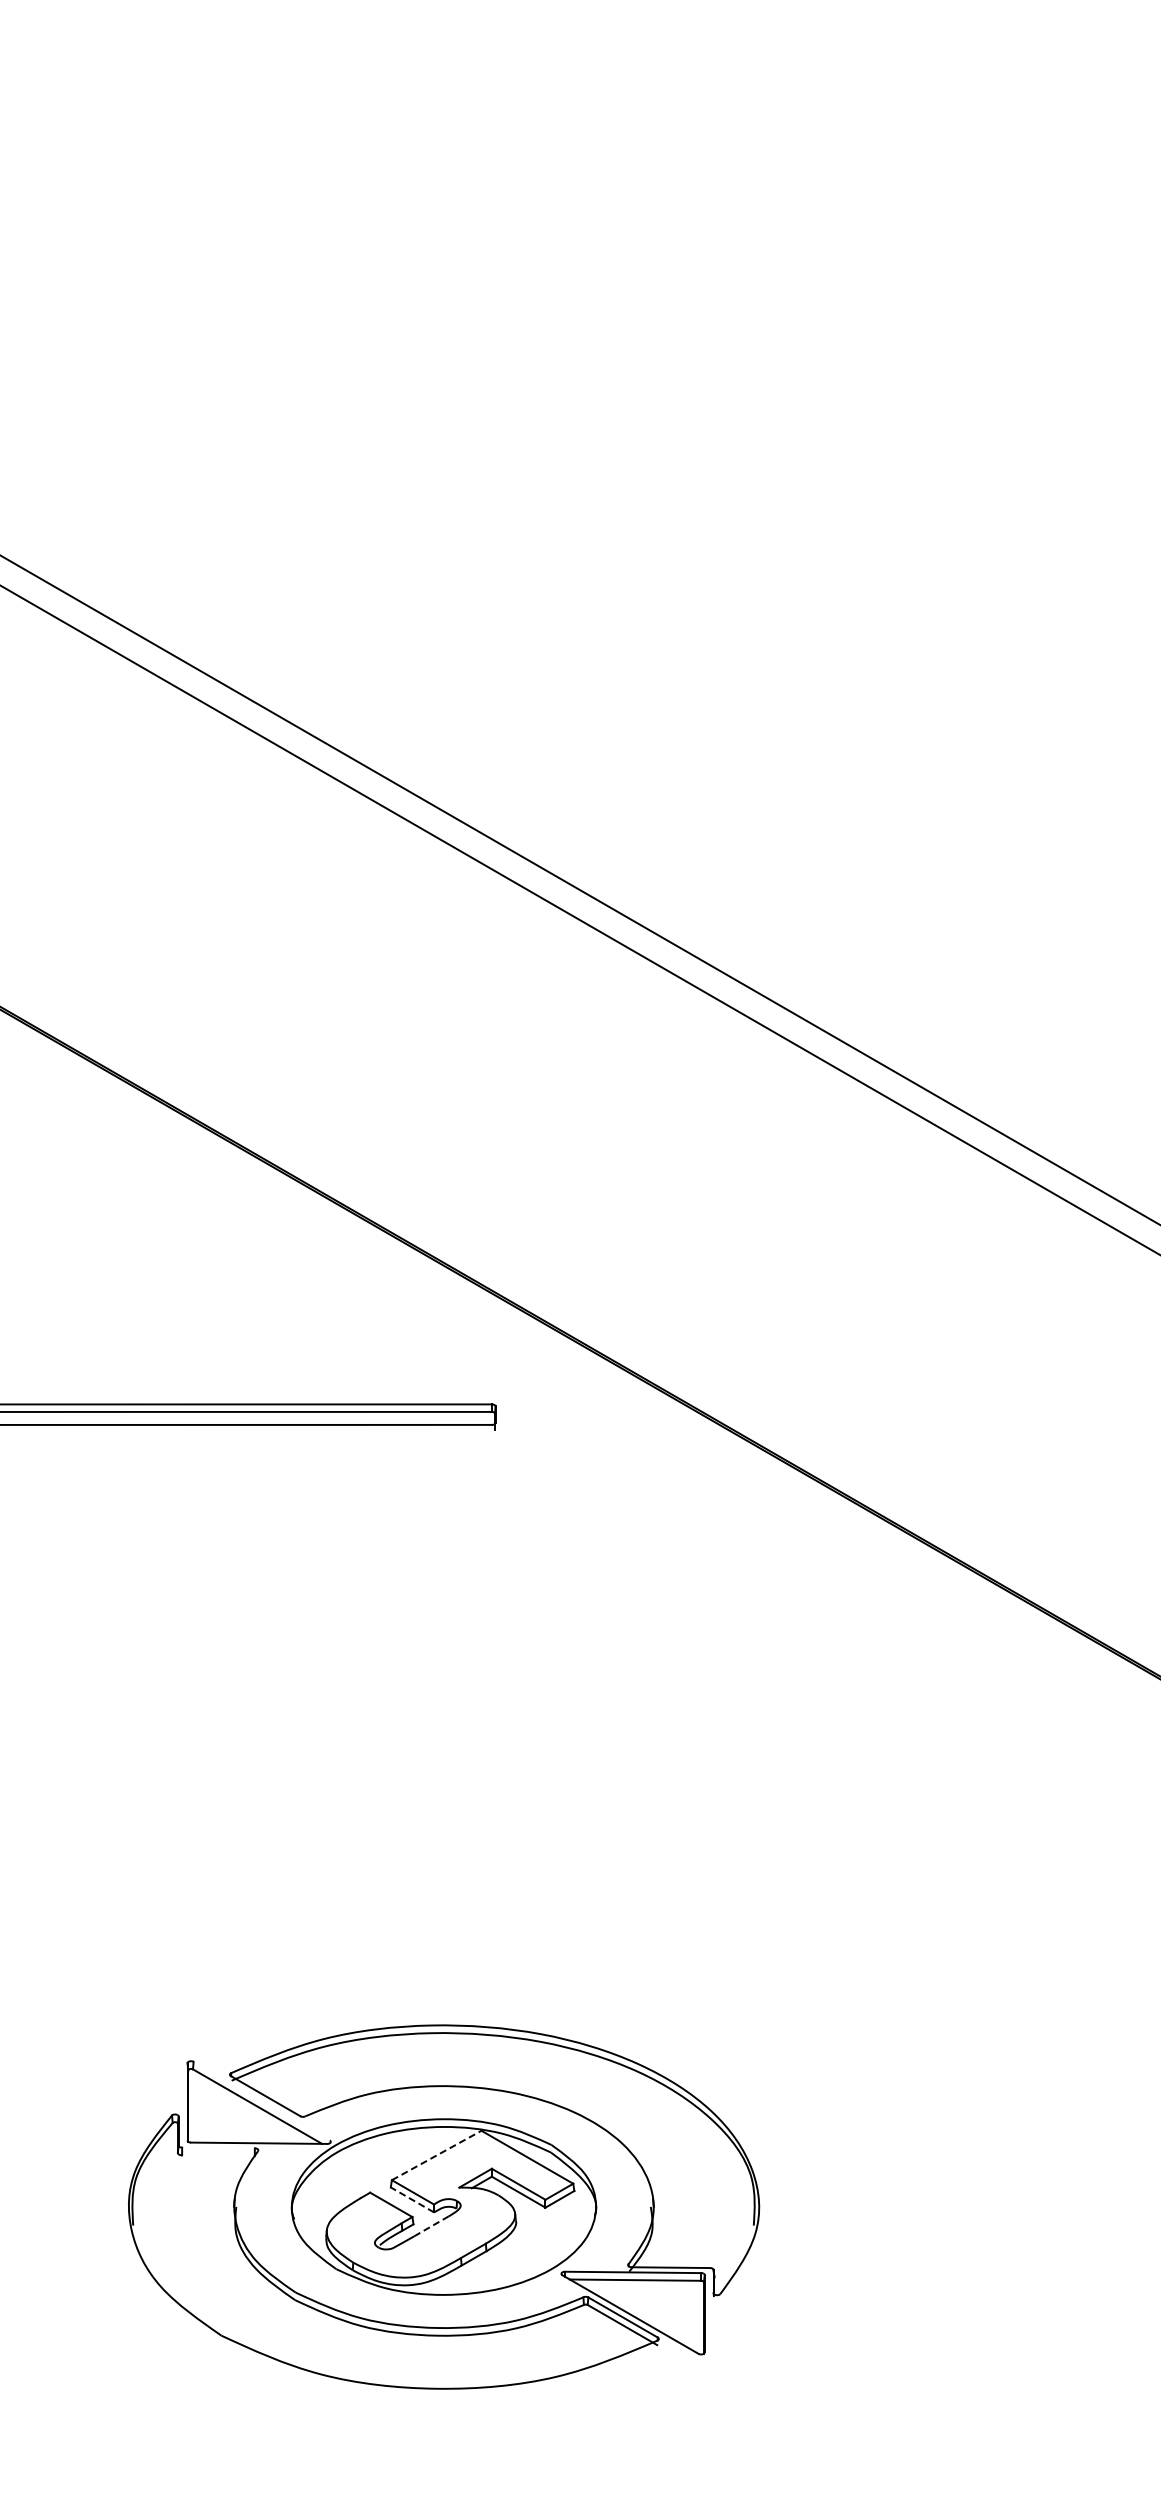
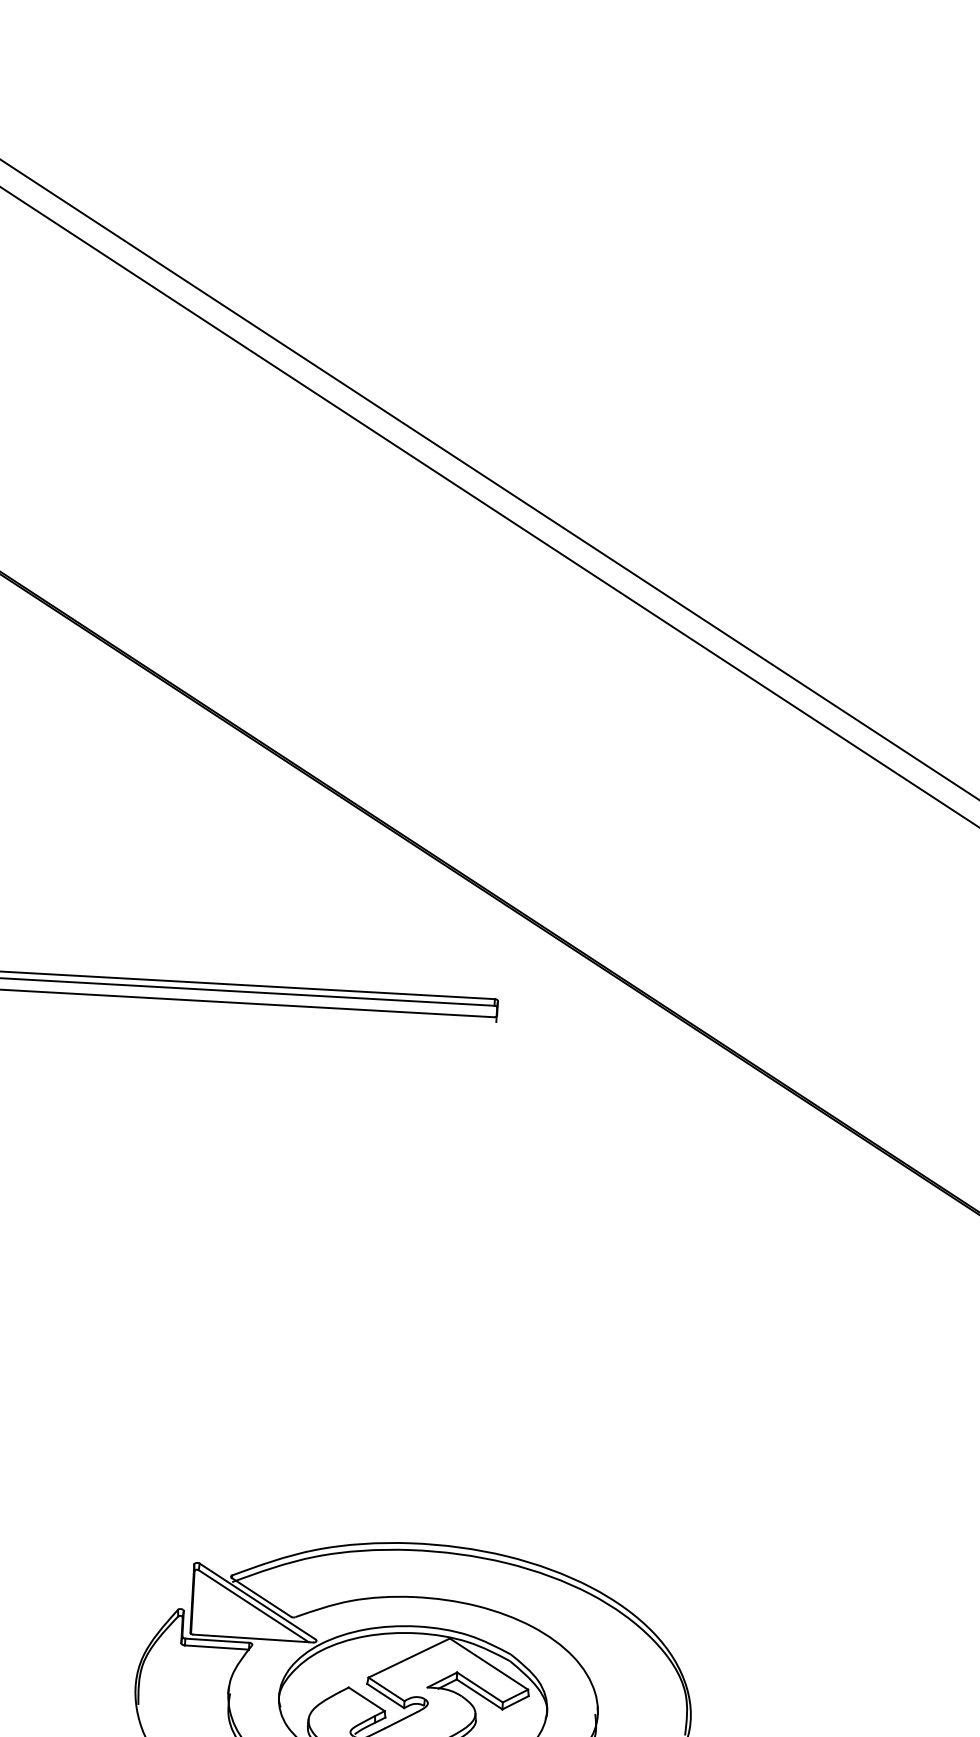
line: (261, 2100) -> (257, 1601), added
line: (218, 2147) -> (217, 1640), added
line: (218, 2155) -> (216, 1647), added
line: (437, 2155) -> (409, 1658), dashed -> solid
line: (412, 2199) -> (385, 1695), dashed -> solid
line: (431, 2226) -> (401, 1720), dashed -> solid

